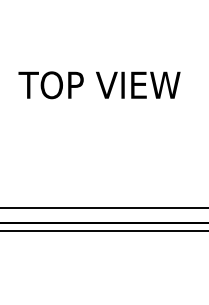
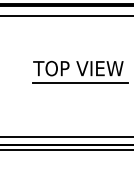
line: (103, 111) -> (80, 83), added

